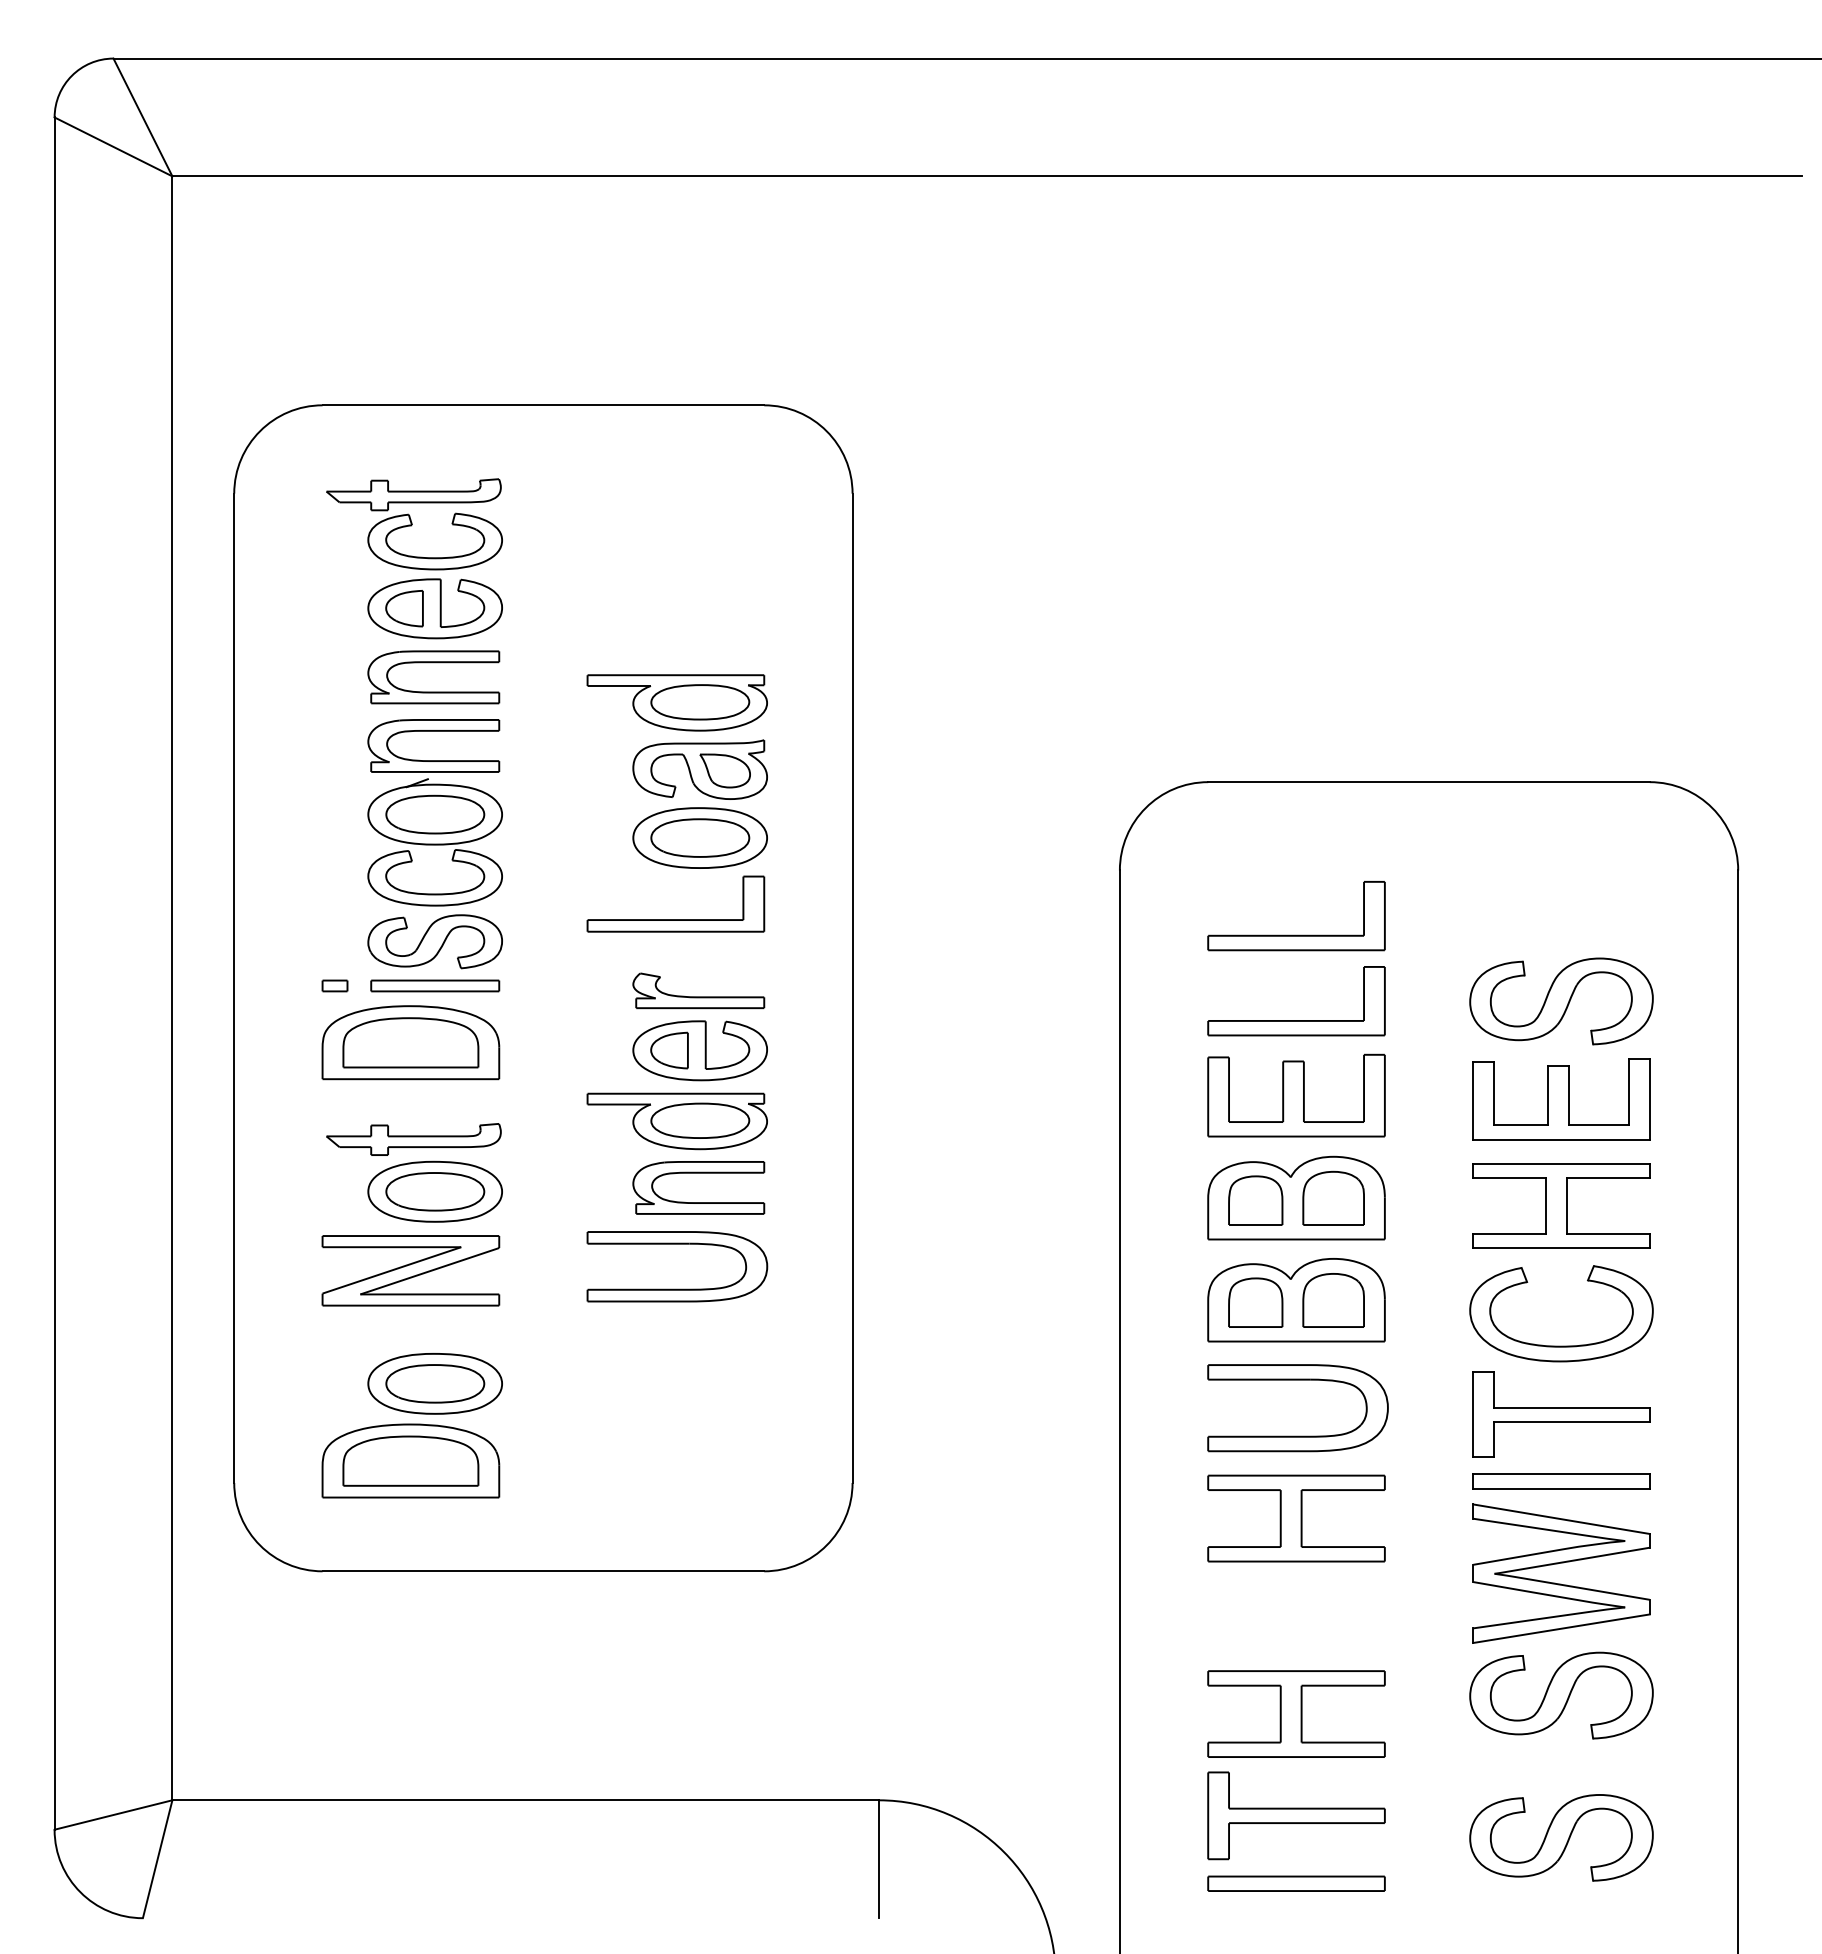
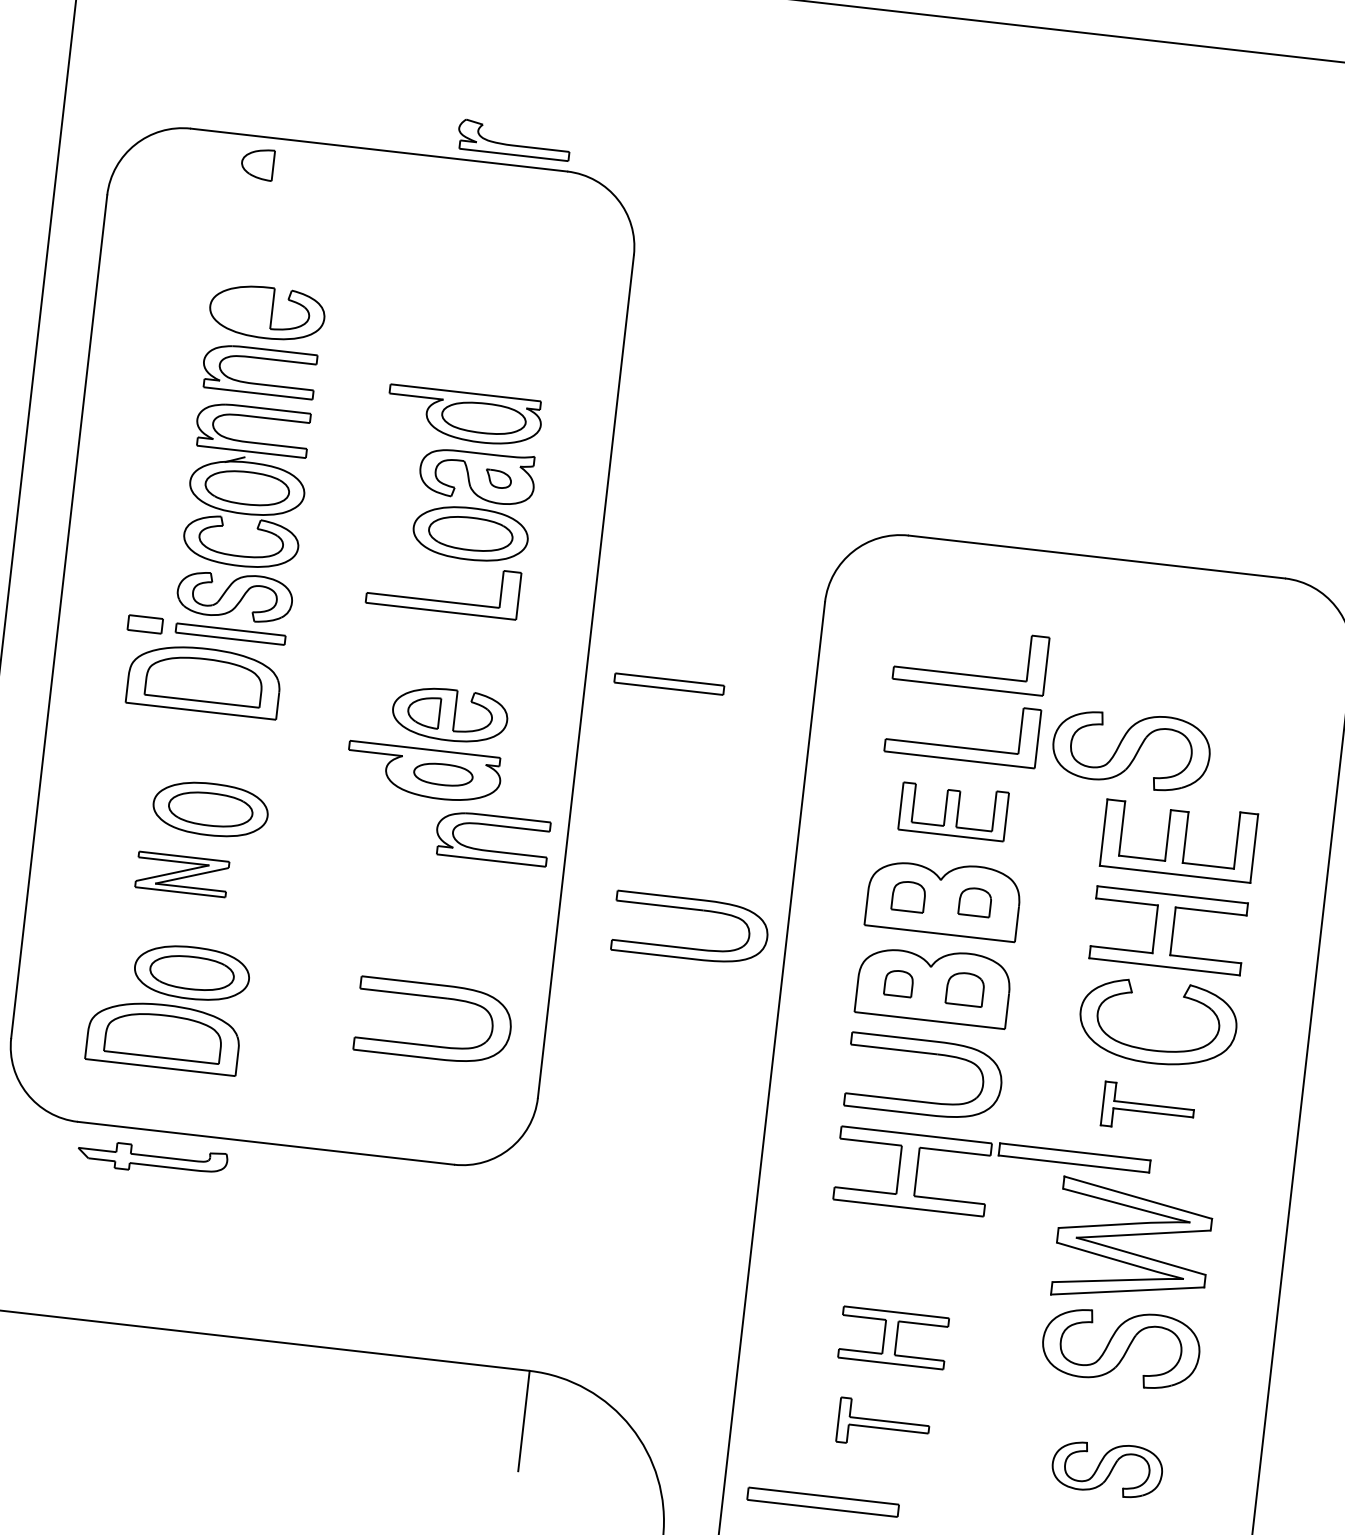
part: (414, 524) -> (257, 239), removed
part: (404, 608) -> (257, 164), moved
part: (724, 770) -> (497, 478), size x0.6
part: (334, 985) -> (144, 624), size x1.6
part: (950, 985) -> (669, 683), added
part: (698, 990) -> (514, 139), moved
part: (1561, 1001) -> (1131, 750), moved
part: (1296, 1095) -> (953, 811), size x0.7
part: (700, 1120) -> (443, 774), size x0.7
part: (413, 1139) -> (152, 1158), moved
part: (698, 1173) -> (493, 825), moved
part: (1333, 1197) -> (975, 901), size x0.6
part: (1255, 1200) -> (908, 896), size x0.7
part: (677, 1244) -> (693, 909), moved
part: (410, 1270) -> (181, 874), size x0.6
part: (1333, 1300) -> (965, 989), size x0.7
part: (1255, 1302) -> (898, 983), size x0.6
part: (1561, 1414) -> (1148, 1108), size x0.6
part: (721, 1435) -> (430, 1044), added
part: (1561, 1481) -> (1074, 1157), moved
part: (1296, 1713) -> (893, 1337), size x0.7
part: (1296, 1815) -> (883, 1424), size x0.6
part: (1561, 1837) -> (1107, 1468), size x0.7
part: (1296, 1883) -> (823, 1502), moved

